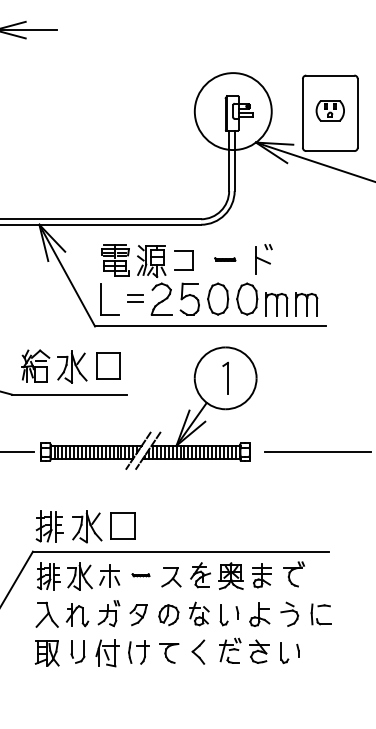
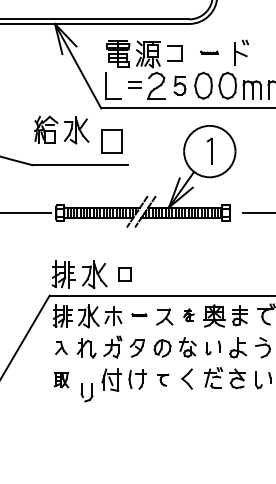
part: (189, 298) -> (179, 85), size x0.7
part: (47, 366) -> (55, 130), moved
part: (122, 525) -> (124, 273), size x0.6
part: (200, 575) -> (188, 315), size x0.6
part: (46, 614) -> (60, 347), size x0.6
part: (223, 615) -> (207, 348), size x0.7
part: (77, 651) -> (86, 391), moved
part: (46, 653) -> (60, 380), size x0.7
part: (169, 653) -> (163, 380), size x0.7

